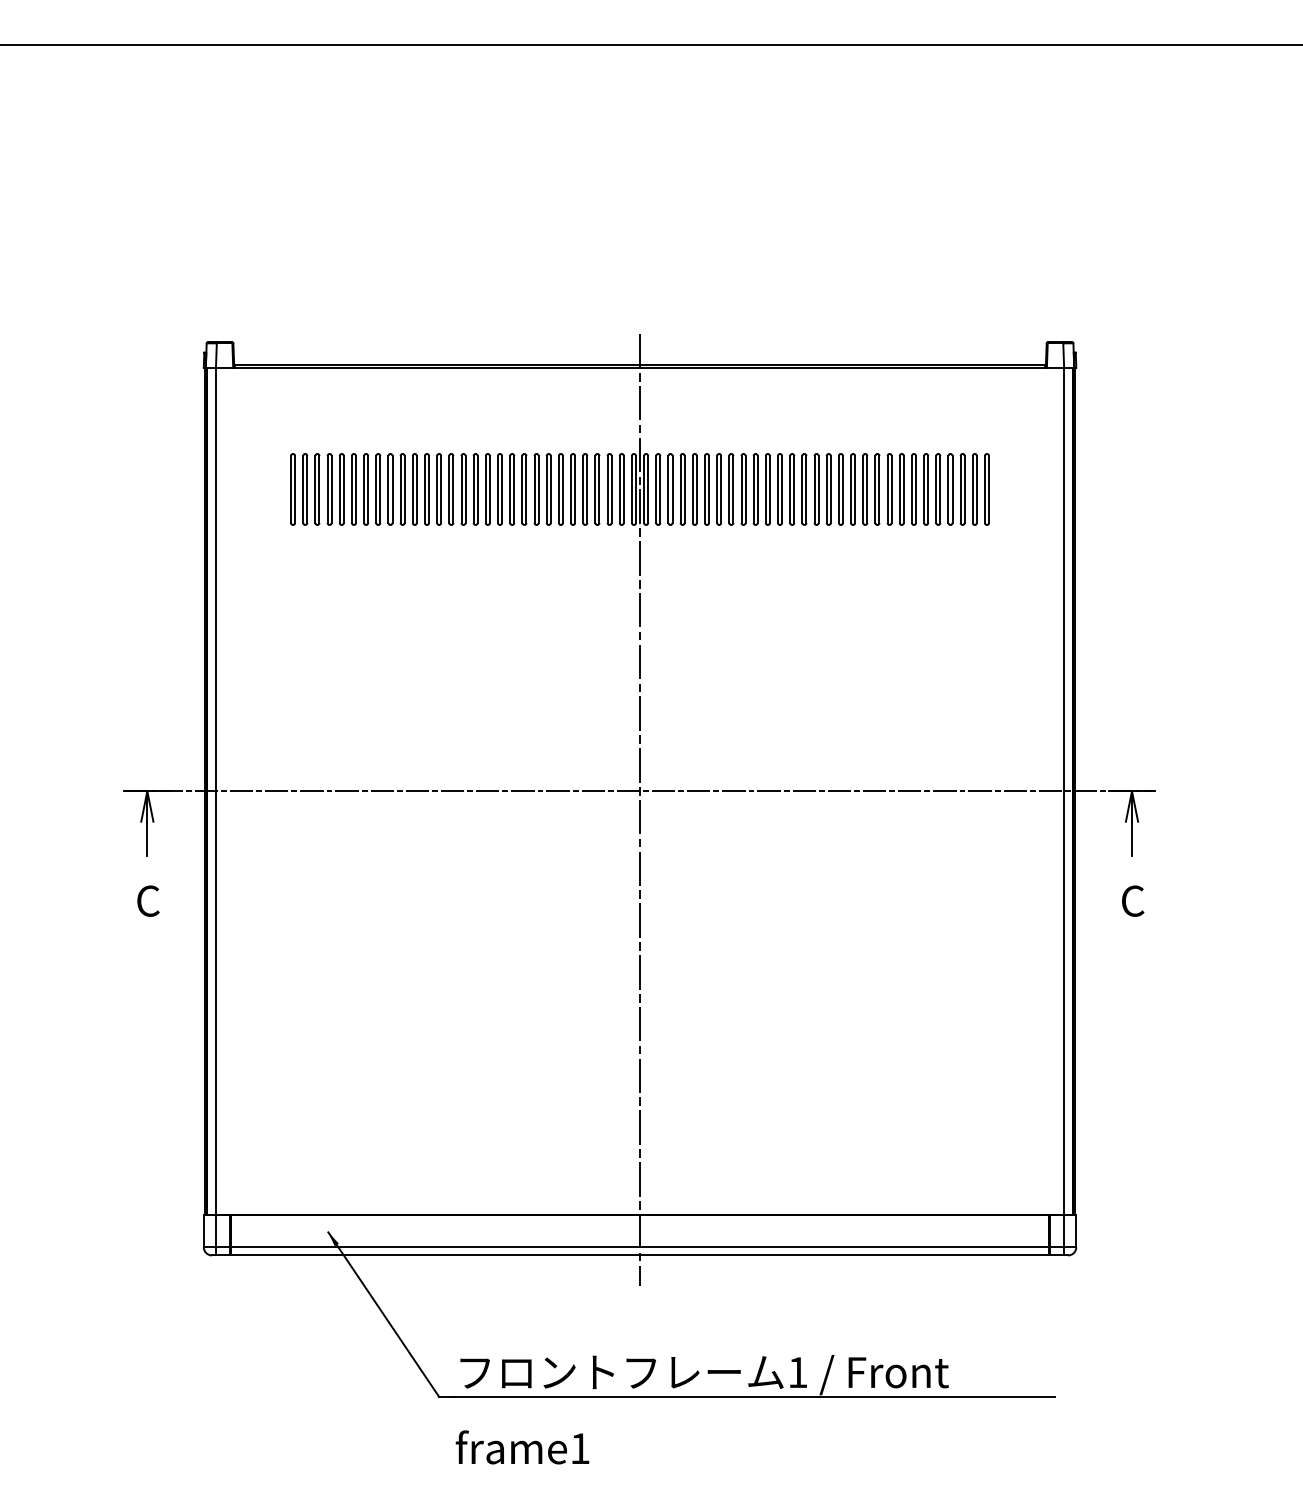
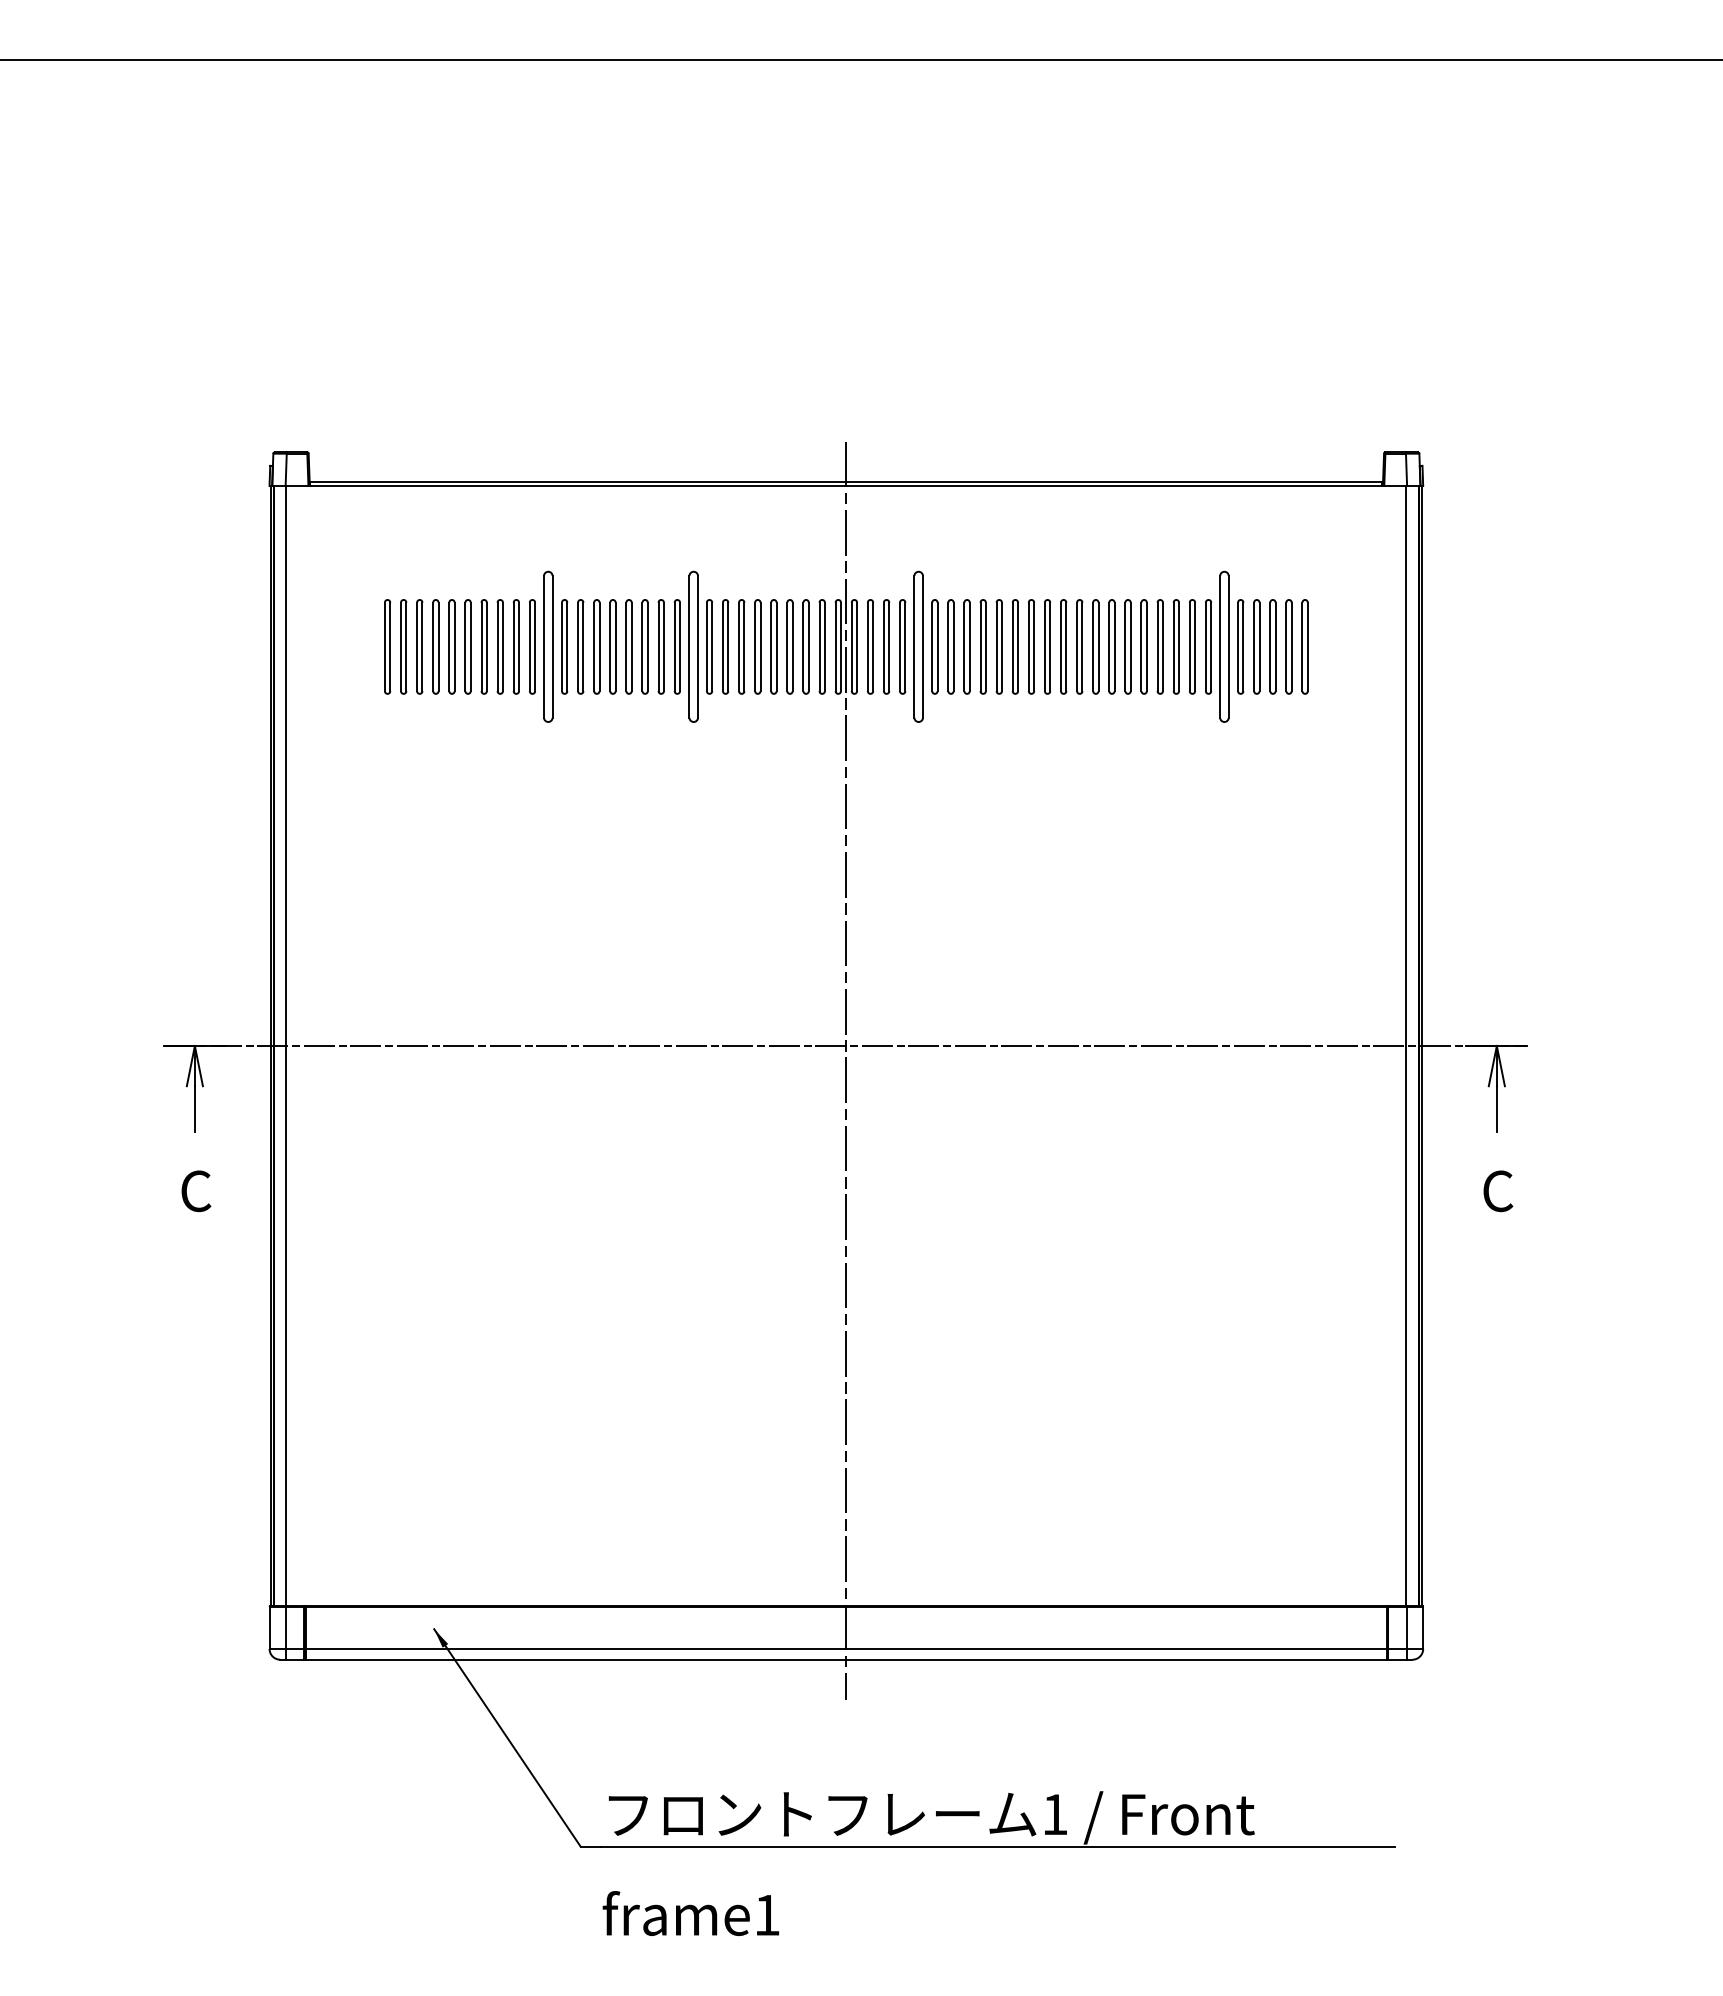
part: (414, 489) -> (548, 646), size x1.6
part: (523, 489) -> (692, 646), size x1.6
part: (694, 489) -> (918, 646), size x1.6
part: (926, 489) -> (1224, 646), size x1.6

